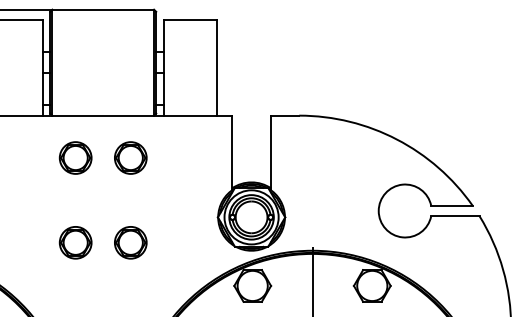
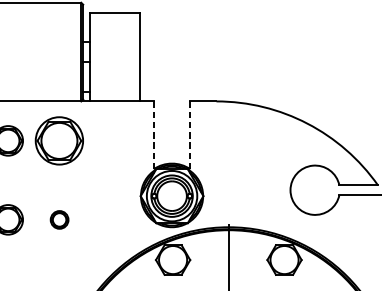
line: (231, 153) -> (153, 136), solid -> dashed
line: (271, 153) -> (190, 136), solid -> dashed
part: (130, 157) -> (59, 140), size x1.6
part: (130, 242) -> (59, 219), size x0.6

